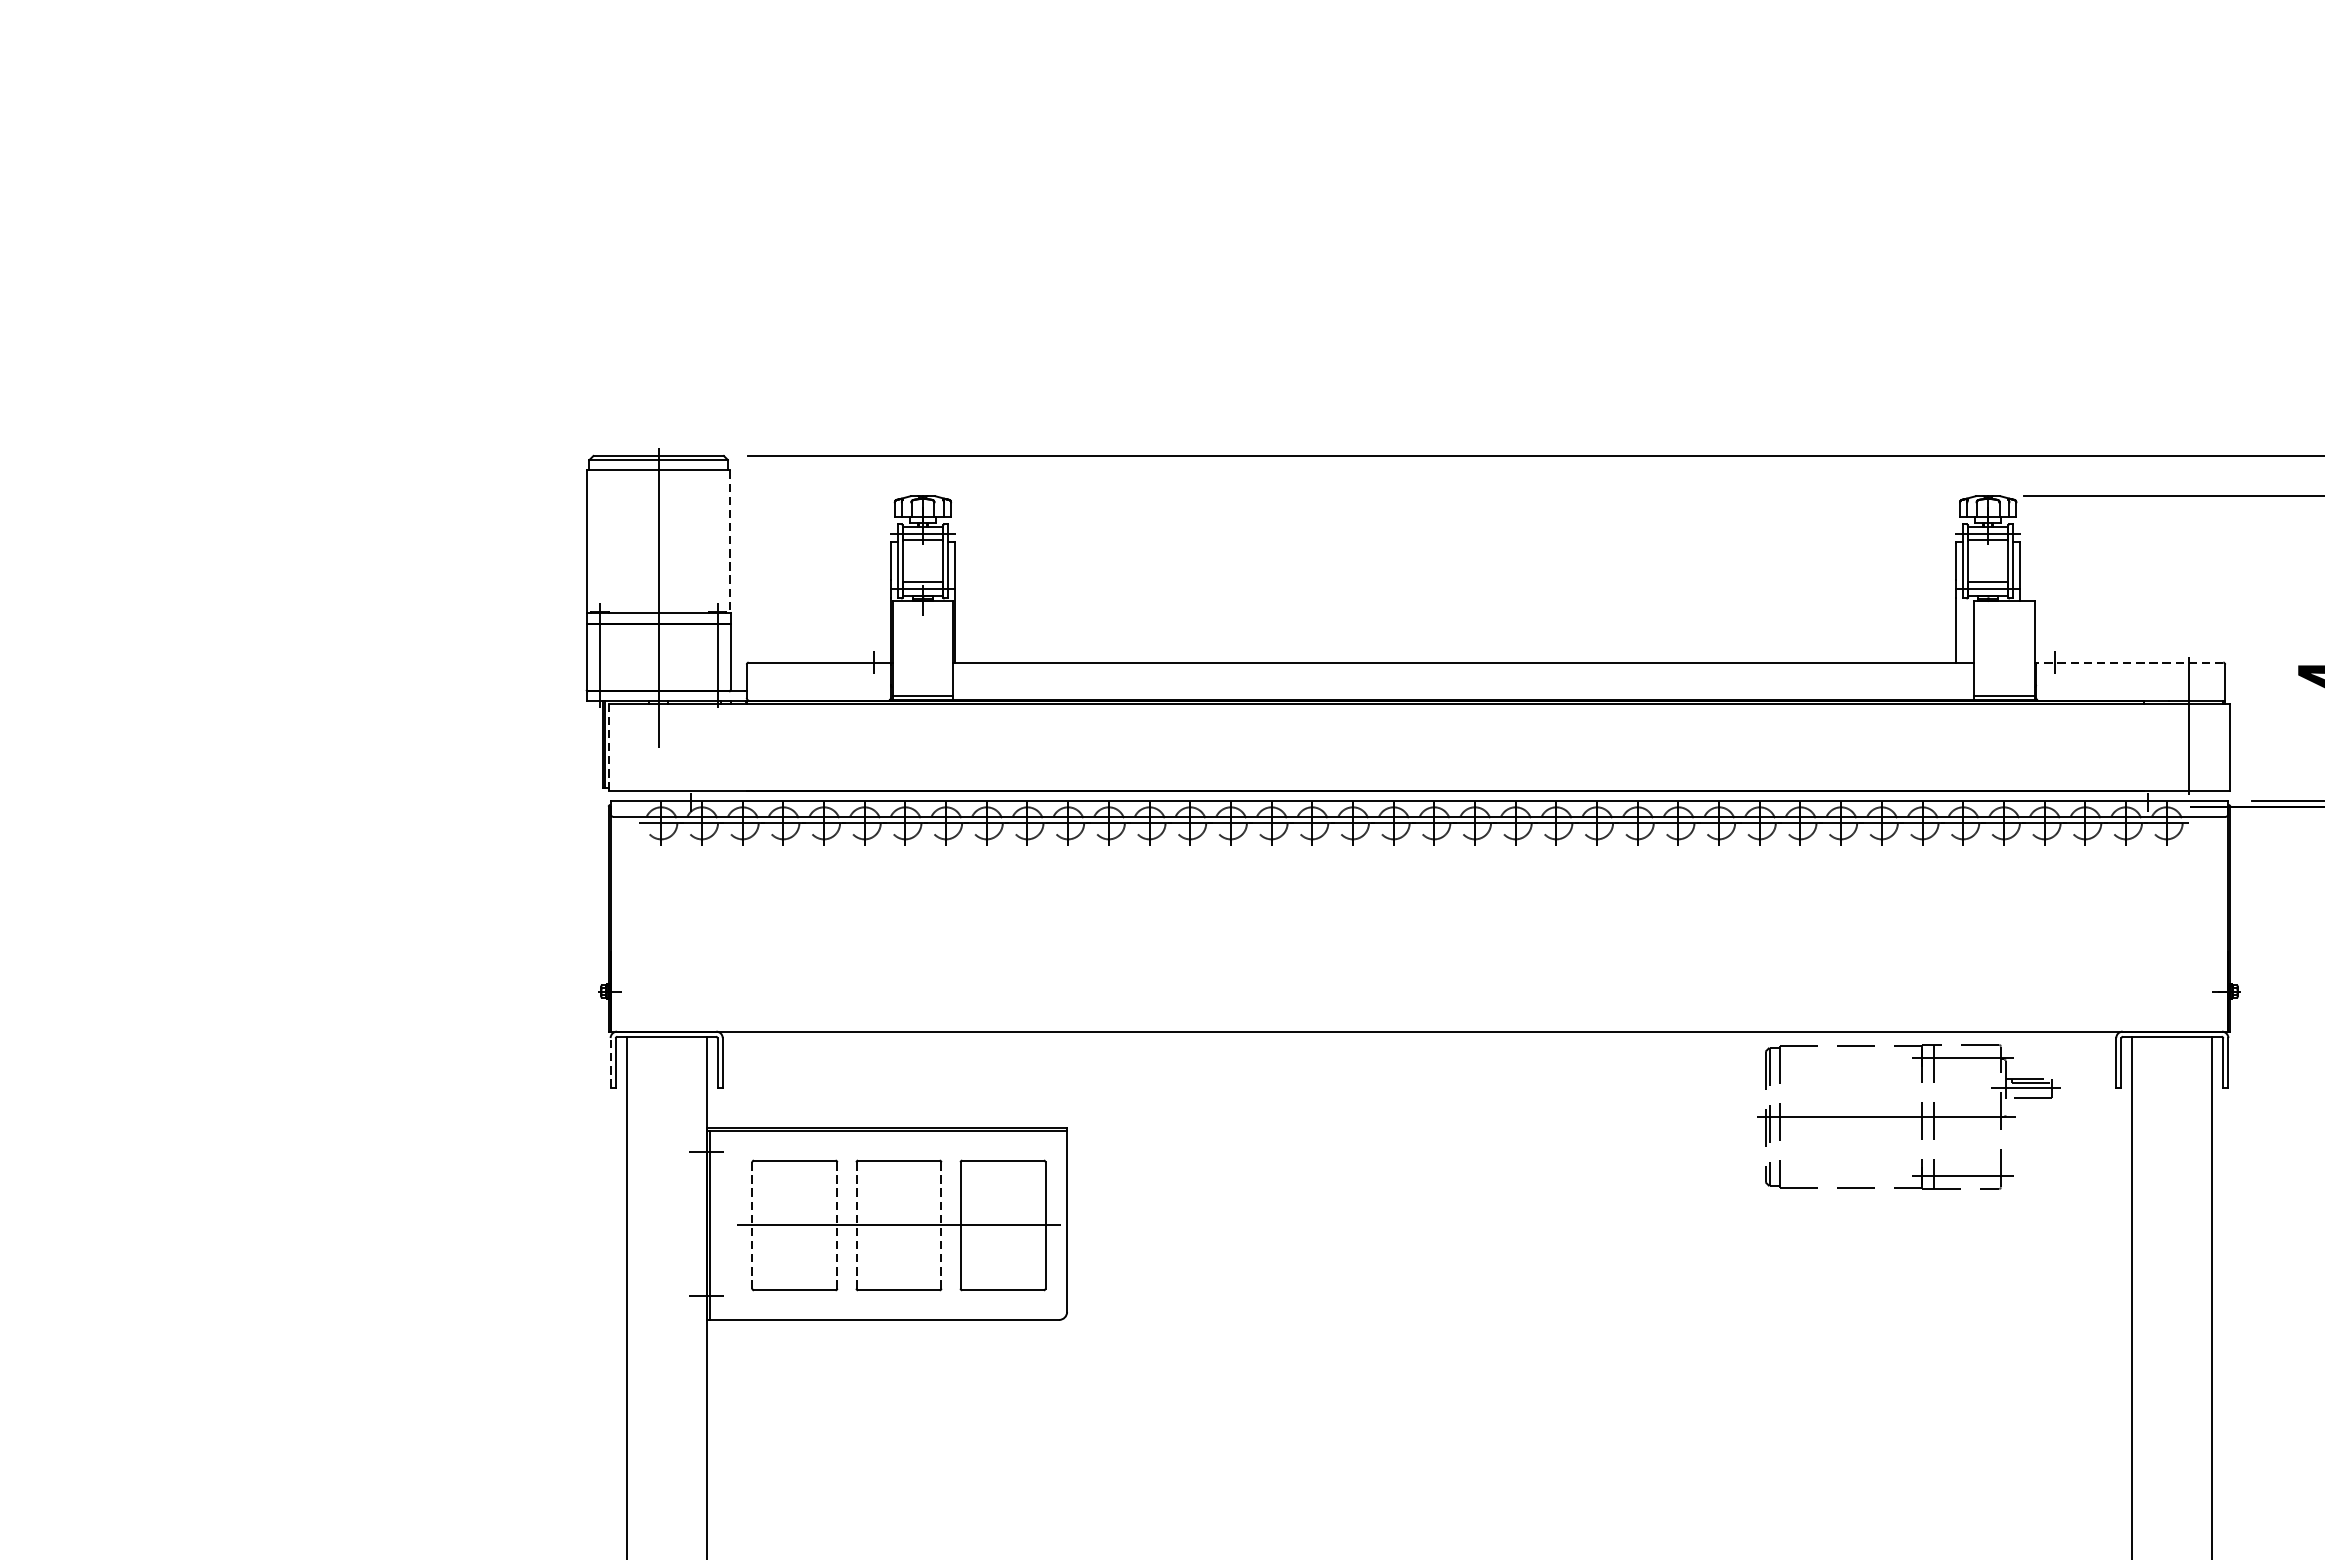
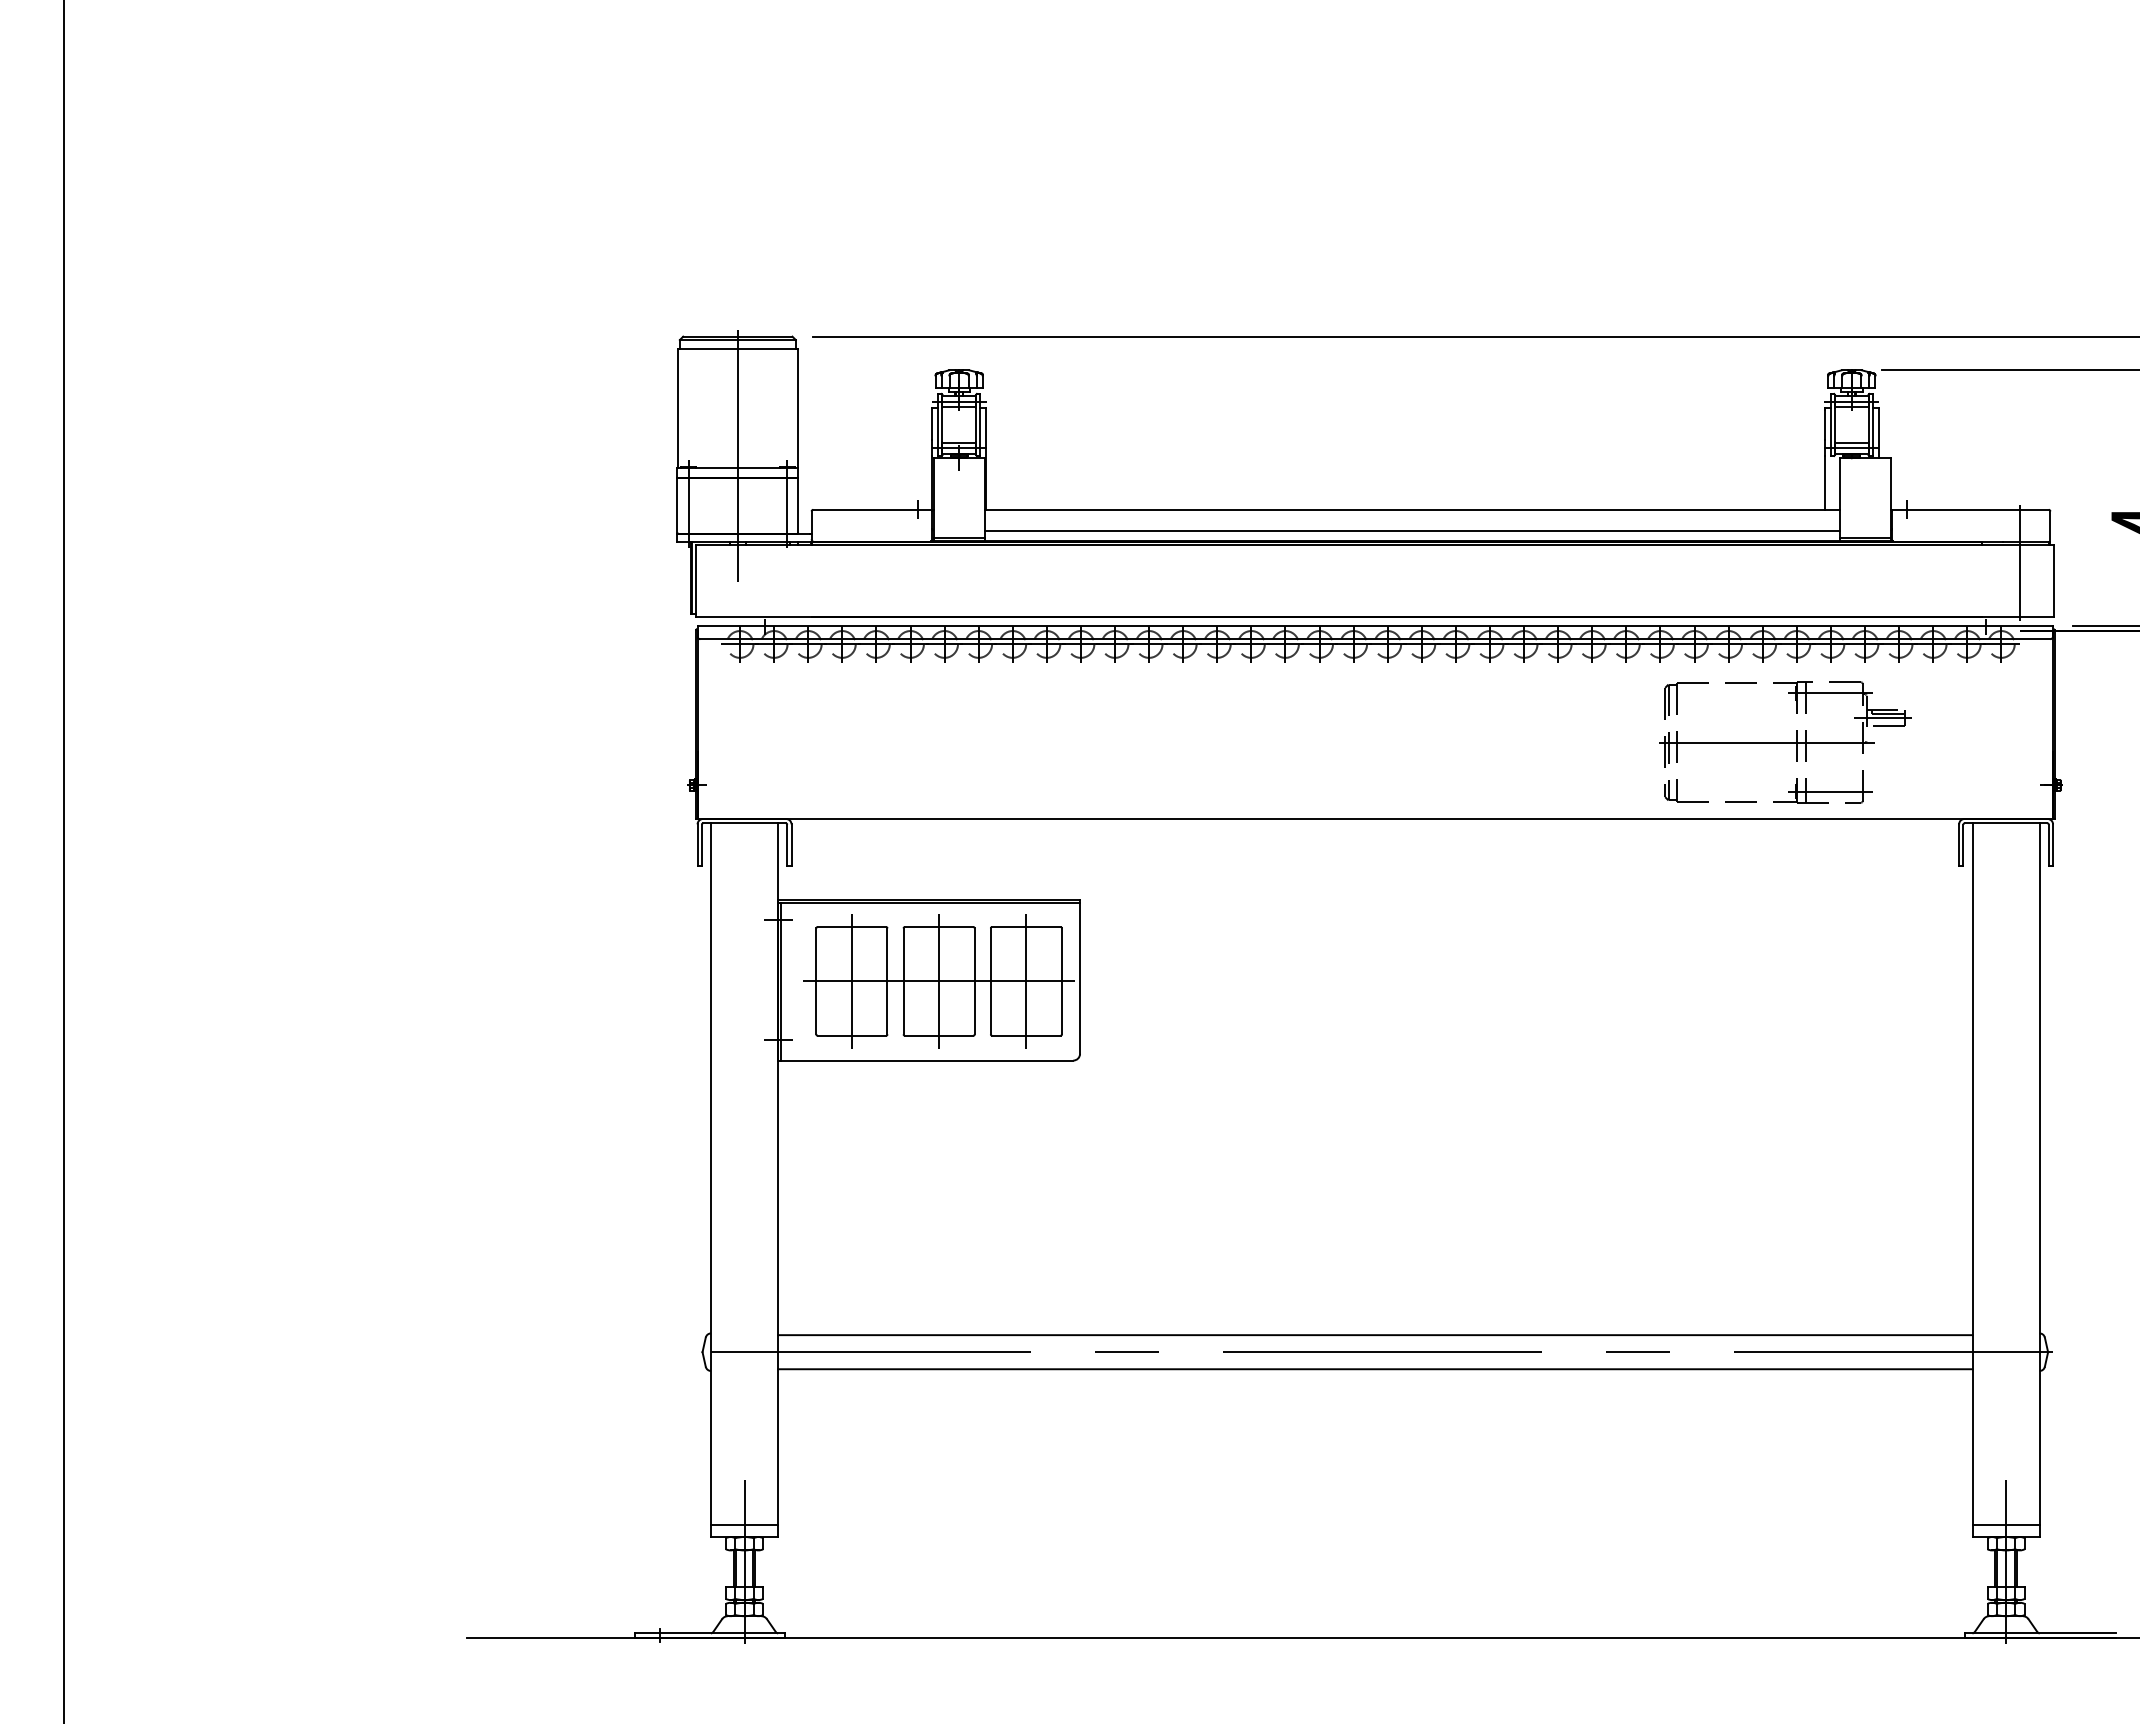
line: (729, 541) -> (797, 408), dashed -> solid
line: (2128, 662) -> (1969, 509), dashed -> solid
line: (1462, 688) -> (1411, 531), added
line: (609, 746) -> (696, 580), dashed -> solid
line: (610, 1063) -> (697, 845), dashed -> solid
part: (1909, 1116) -> (1785, 742), moved
line: (752, 1225) -> (816, 981), dashed -> solid
line: (794, 1225) -> (851, 981), added
line: (837, 1225) -> (887, 981), dashed -> solid
line: (856, 1225) -> (903, 981), dashed -> solid
line: (899, 1225) -> (939, 981), added
line: (941, 1225) -> (974, 981), dashed -> solid
line: (1003, 1225) -> (1026, 981), added

